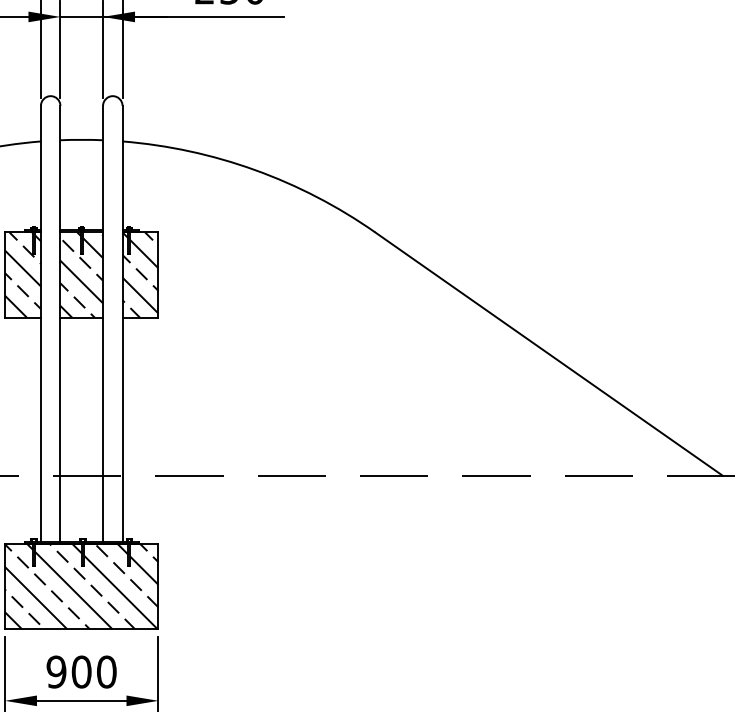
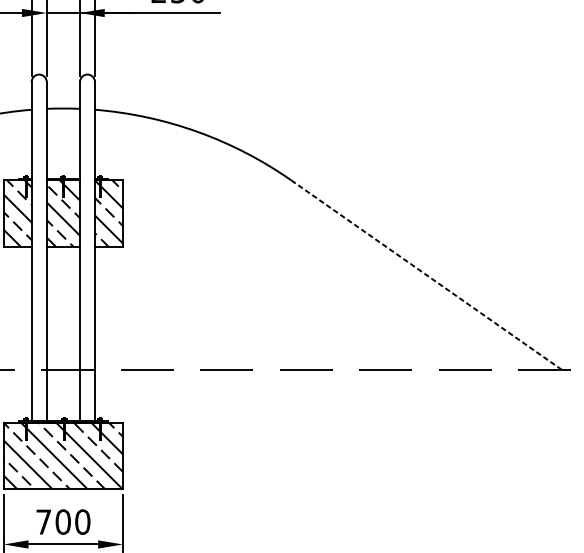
line: (549, 354) -> (426, 275), solid -> dashed
text: (56, 671) -> (43, 521), 900 -> 700

